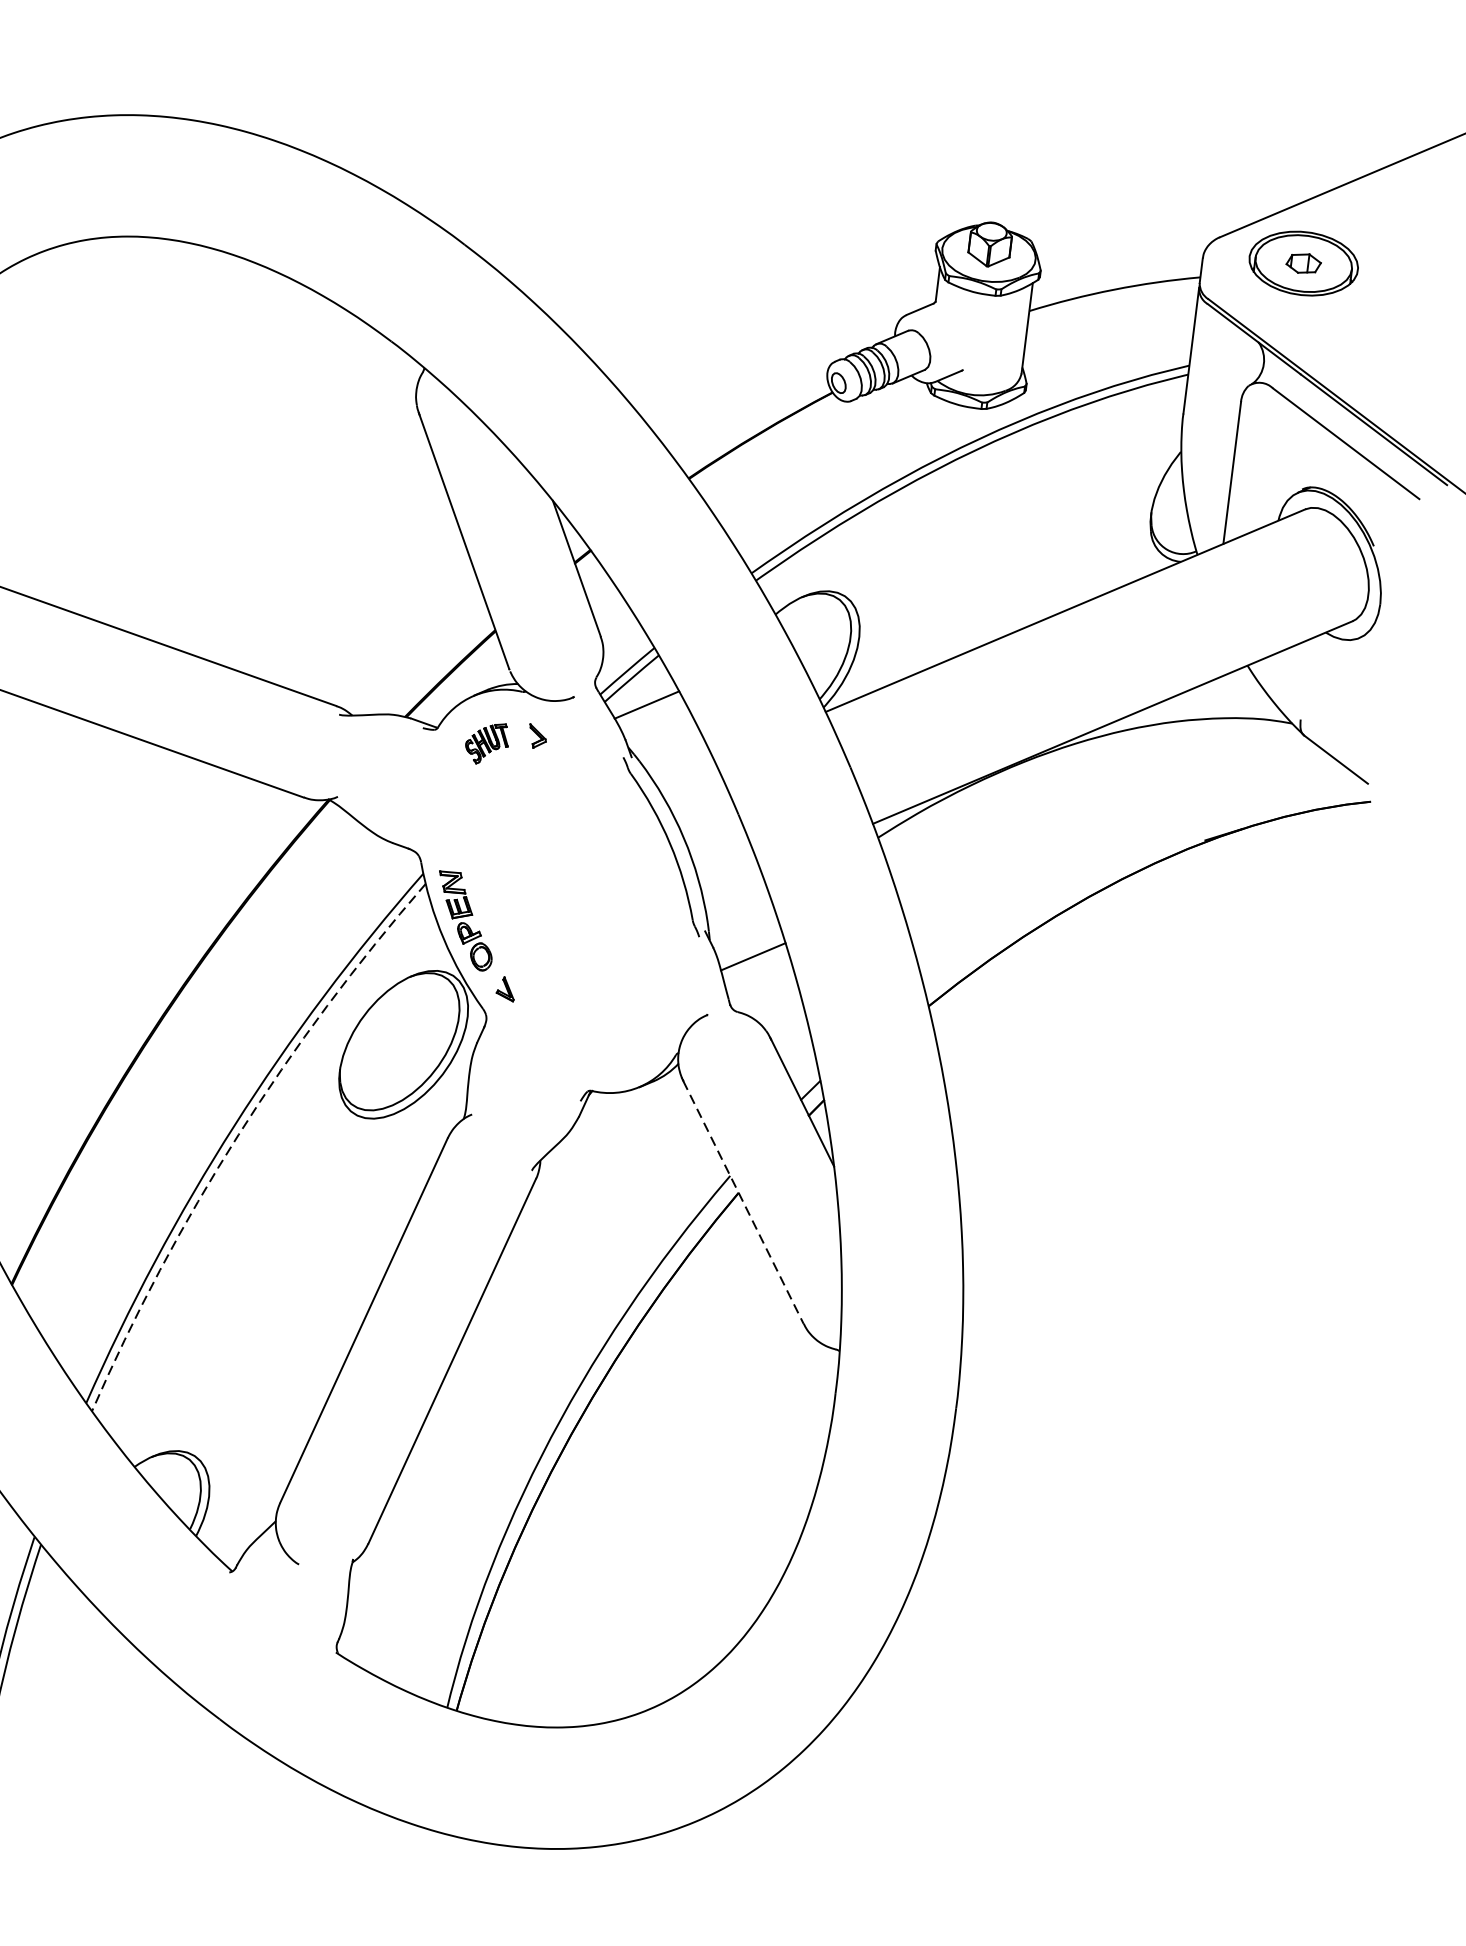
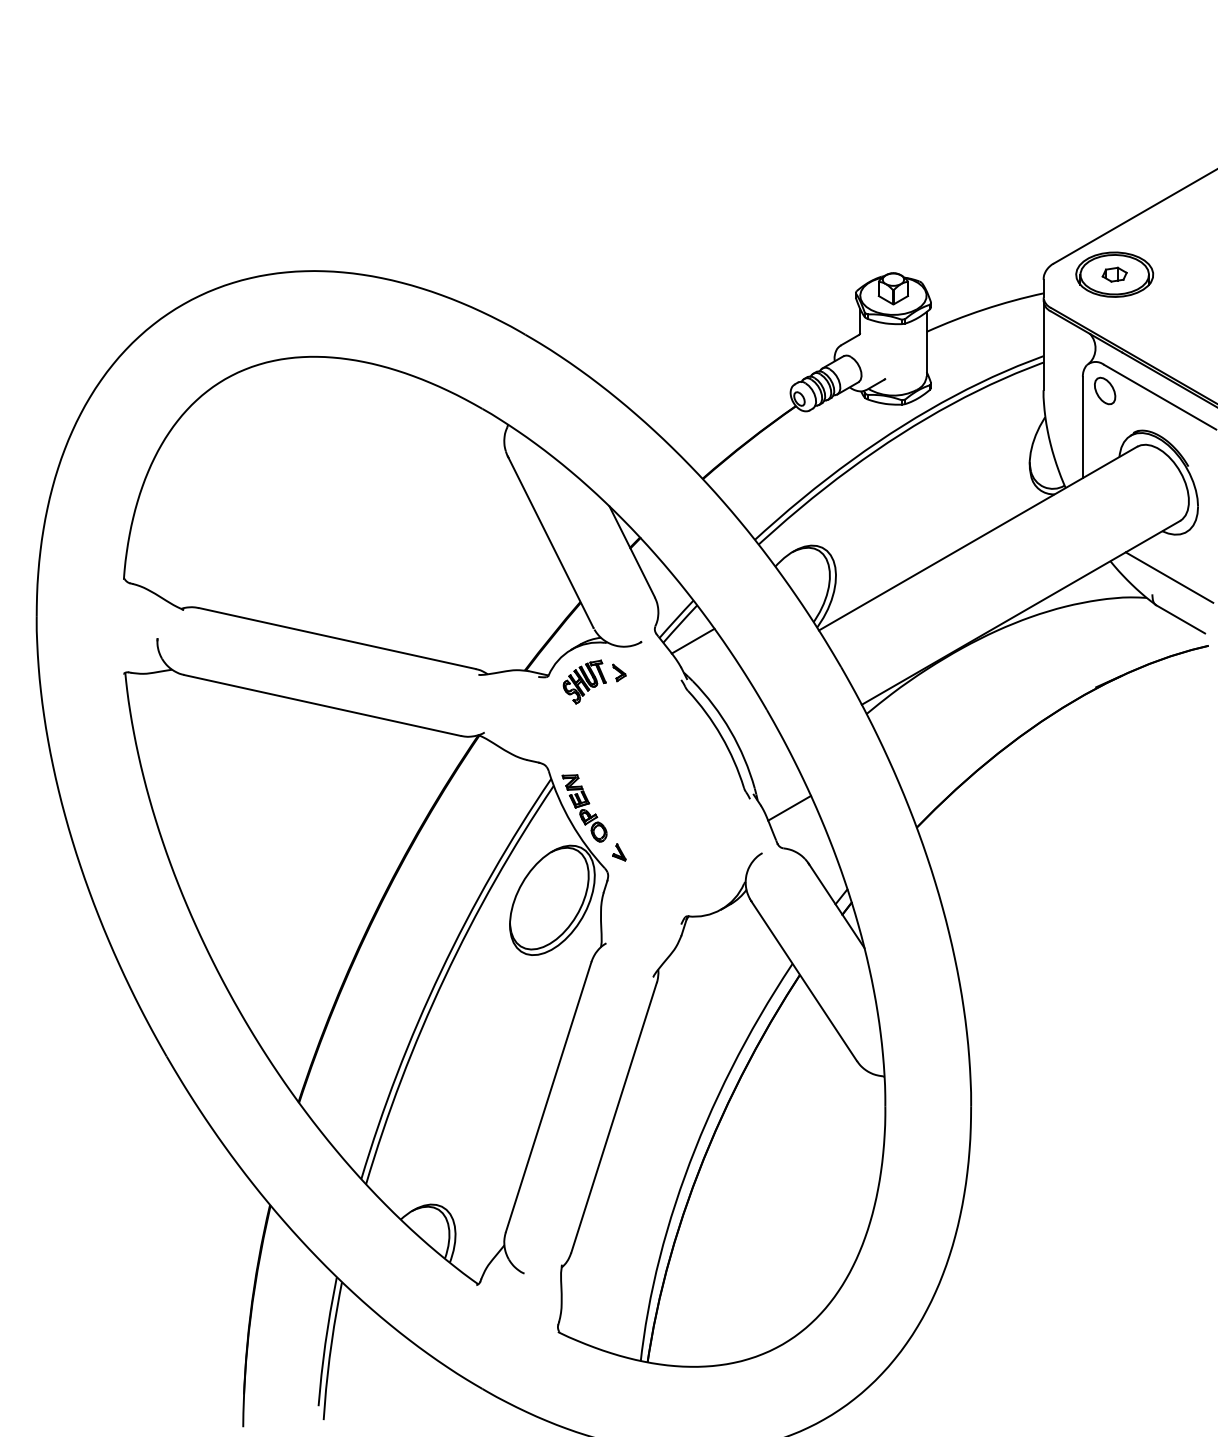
part: (1270, 424) -> (1105, 390), added
line: (1327, 698) -> (1169, 577), added
part: (487, 742) -> (584, 681), size x1.43
arc: (238, 1134) -> (444, 977), dashed -> solid
line: (743, 1202) -> (804, 981), dashed -> solid

